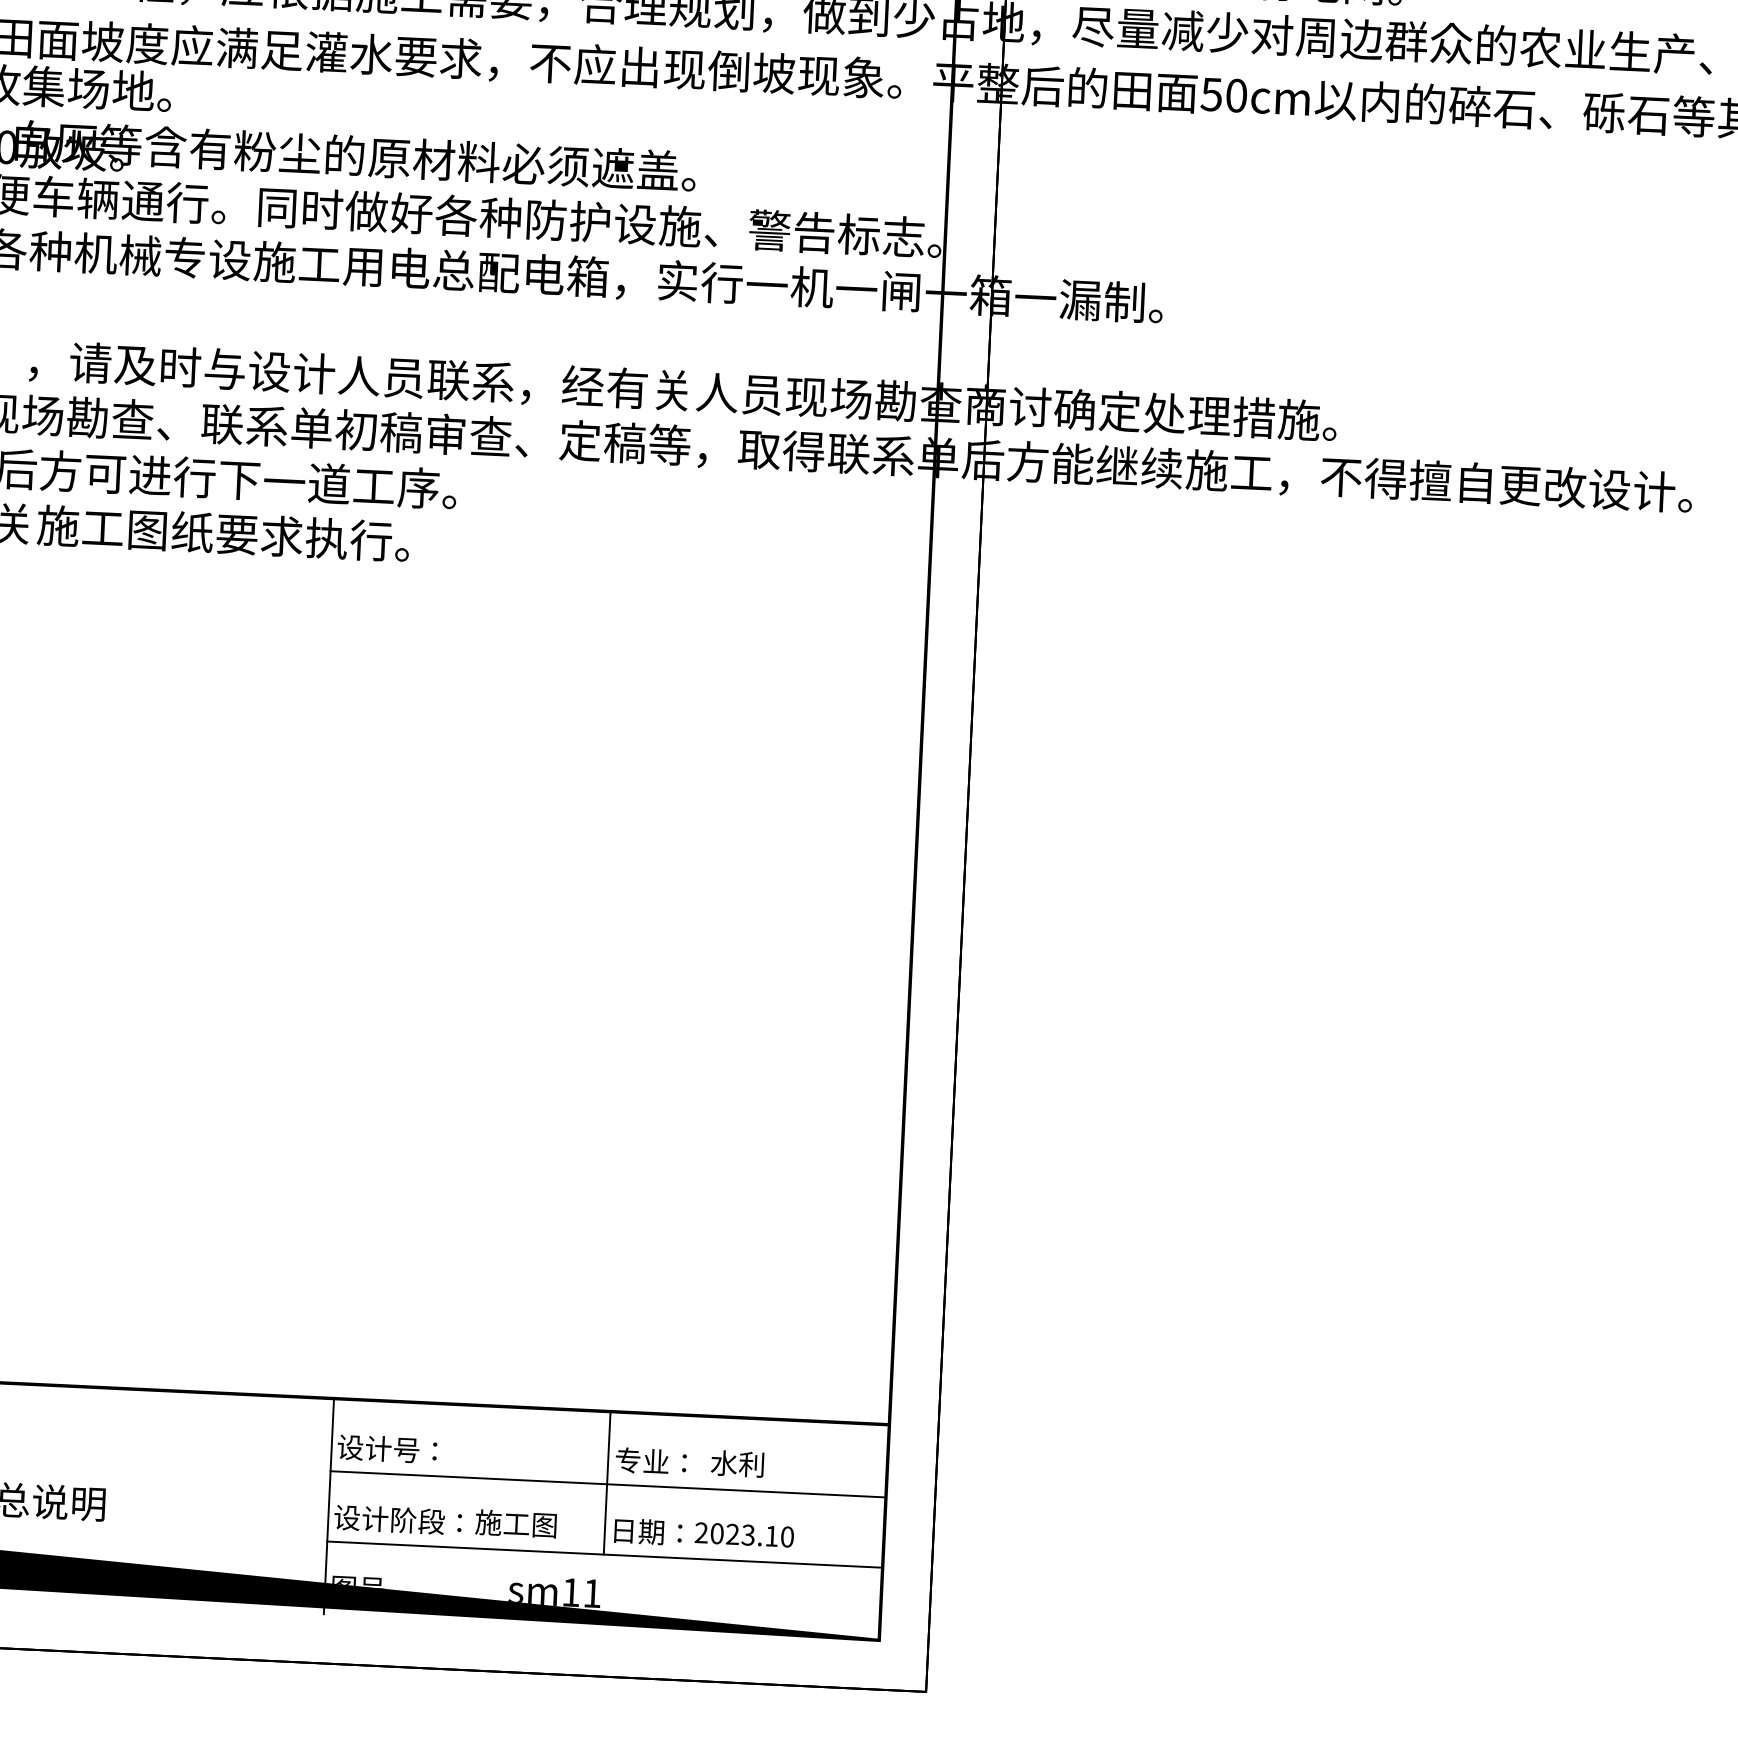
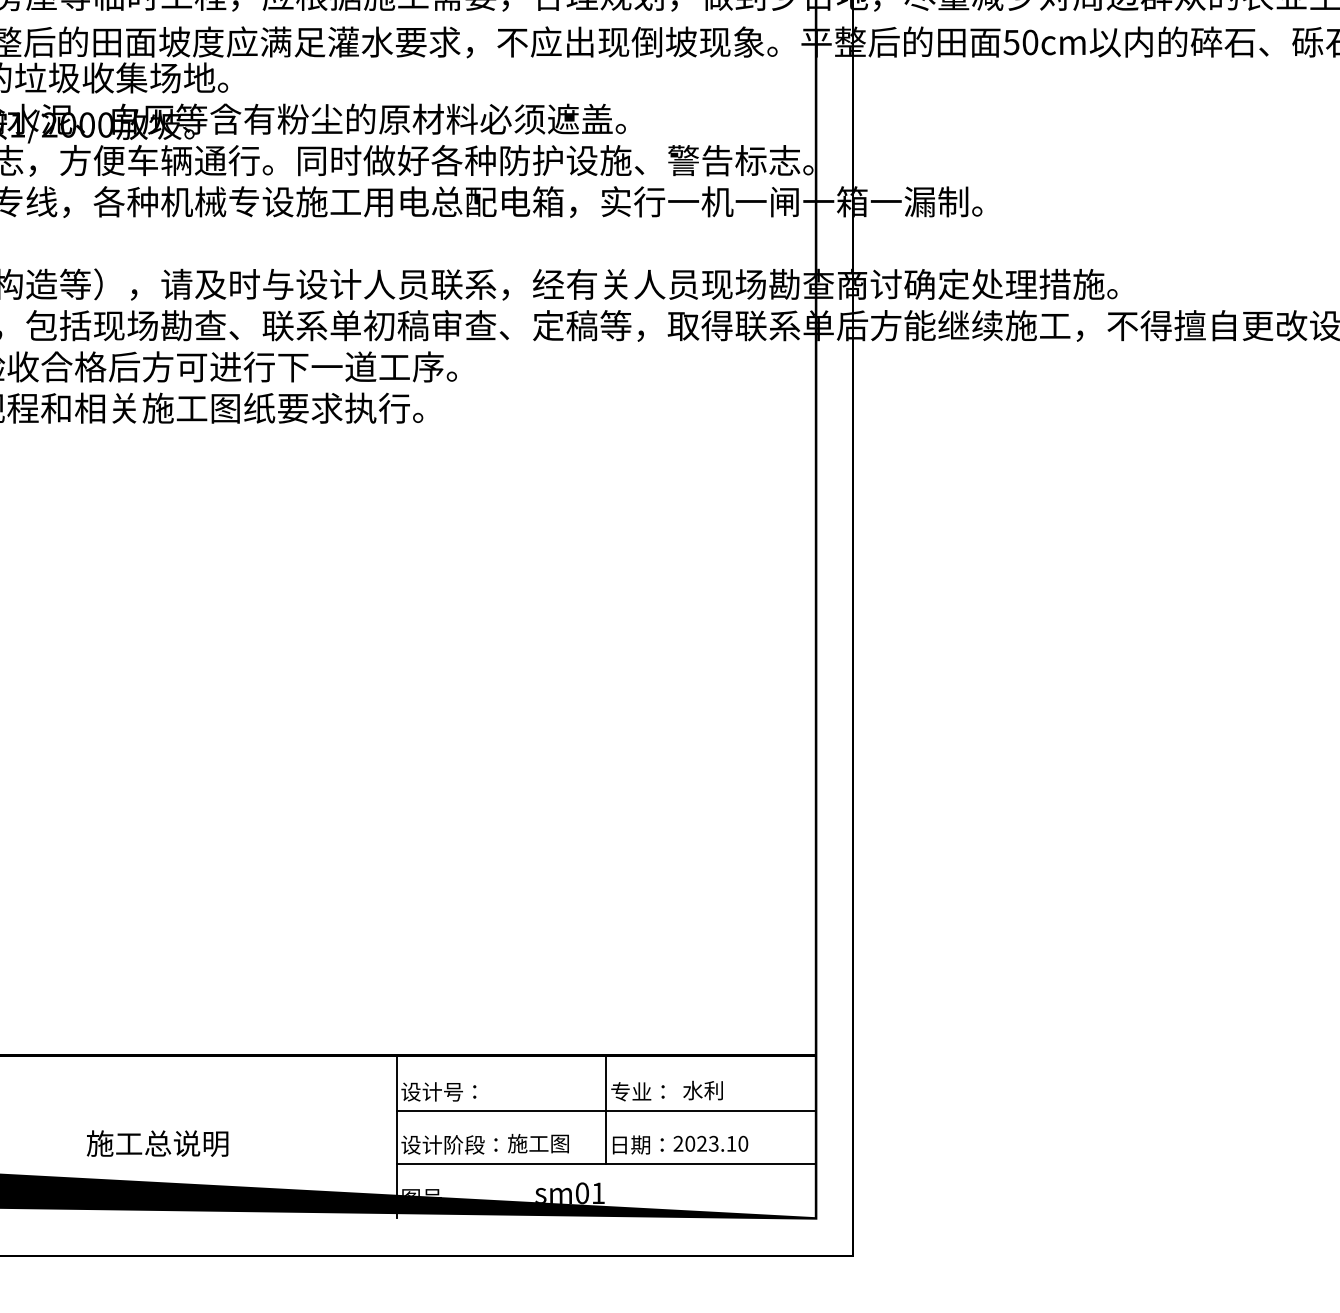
text: (569, 1592) -> (581, 1193), sm11 -> sm01

